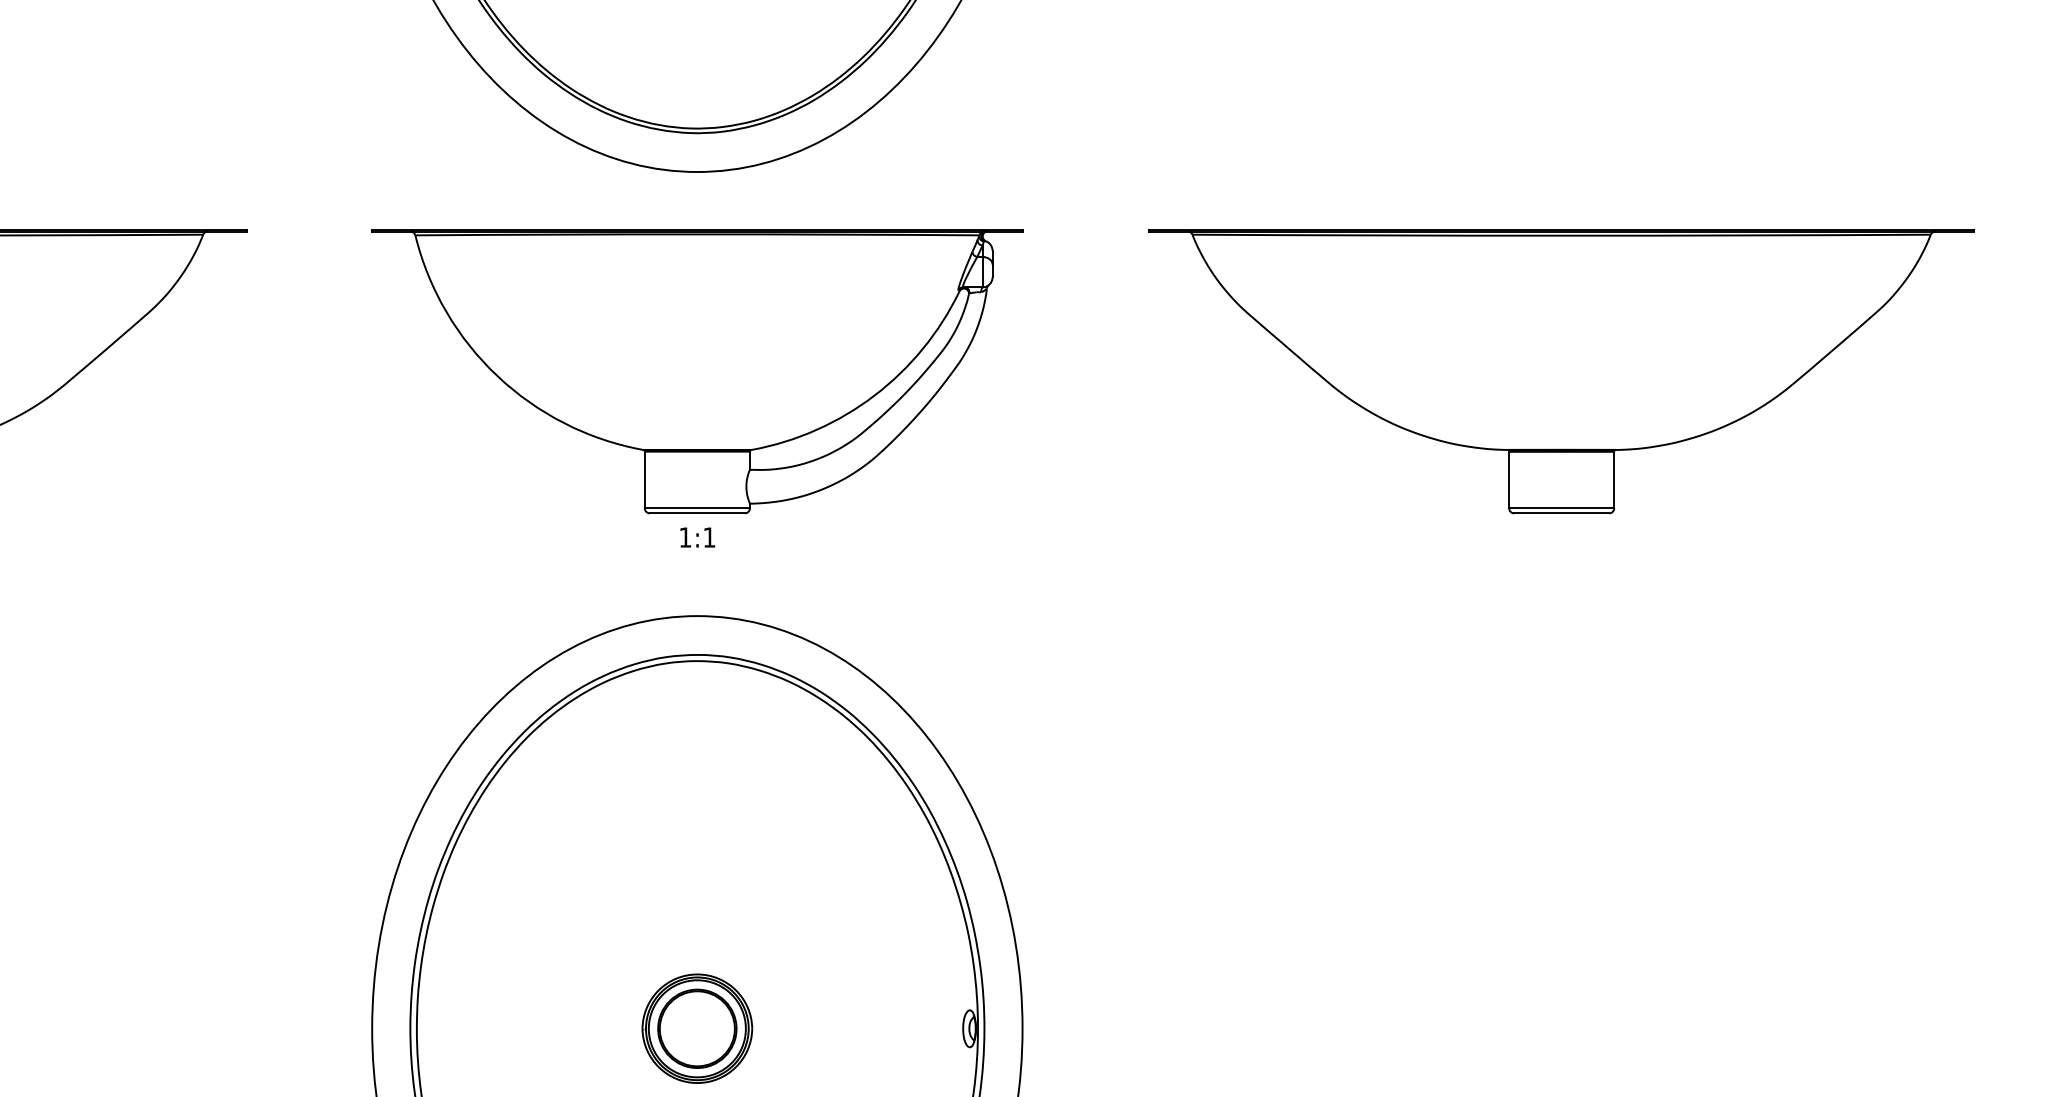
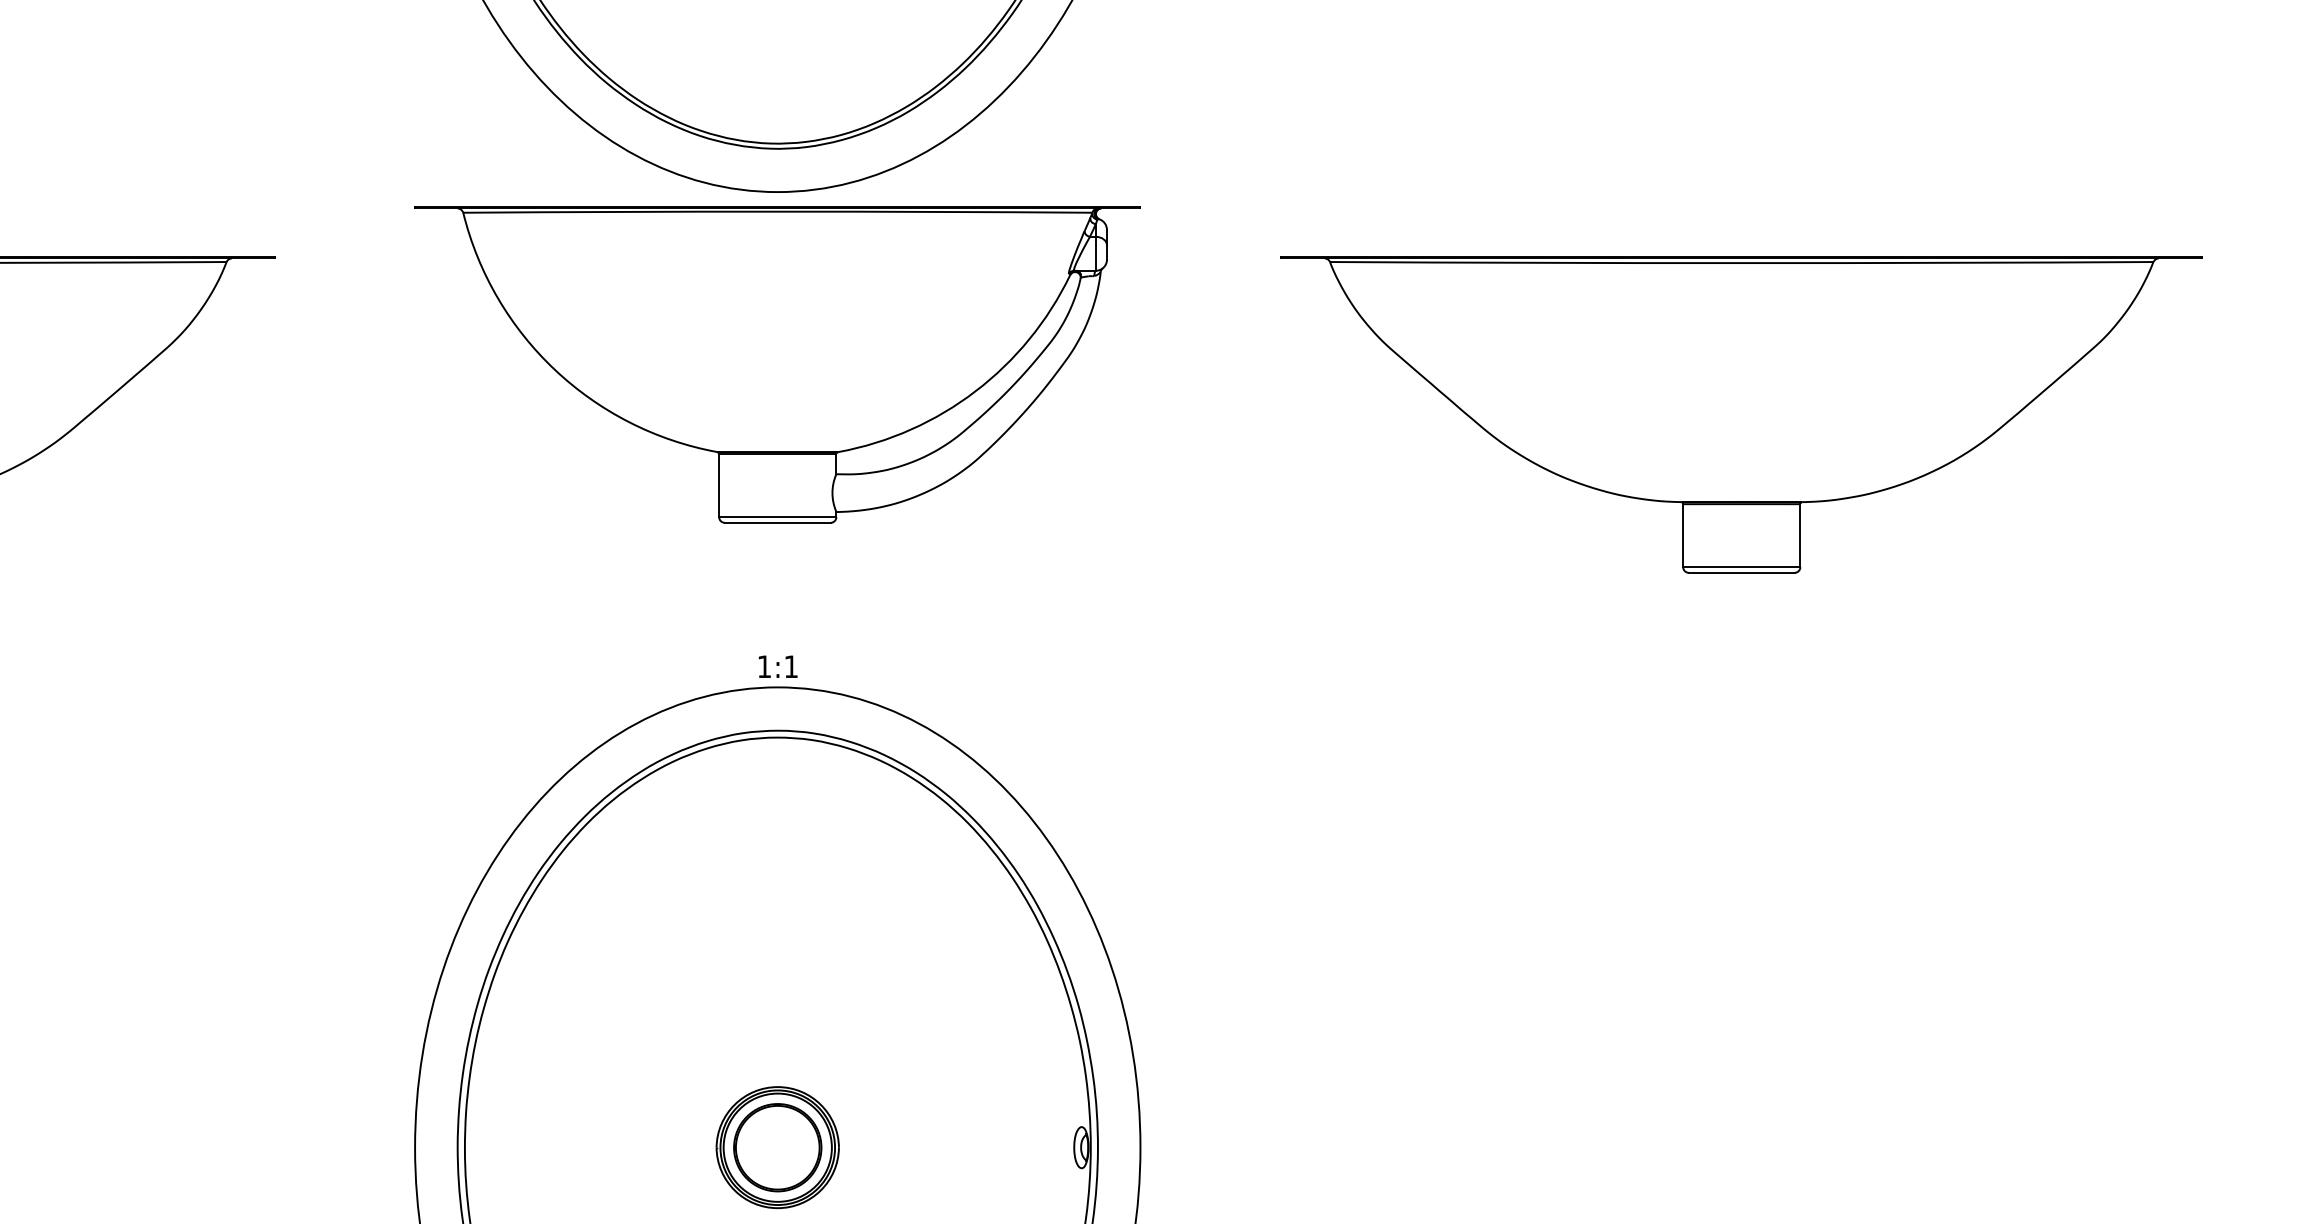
part: (697, 371) -> (777, 364), moved
text: (697, 537) -> (777, 666), moved

